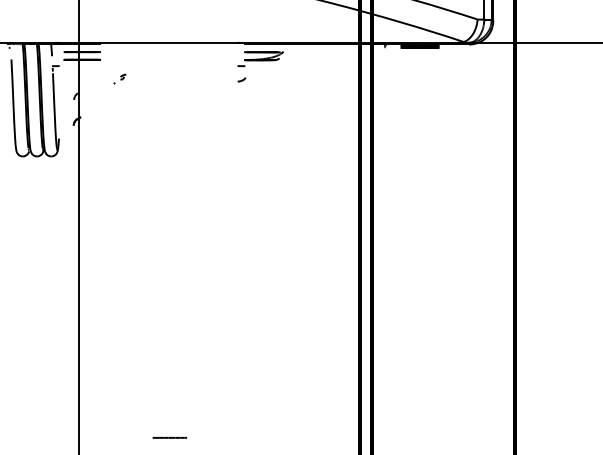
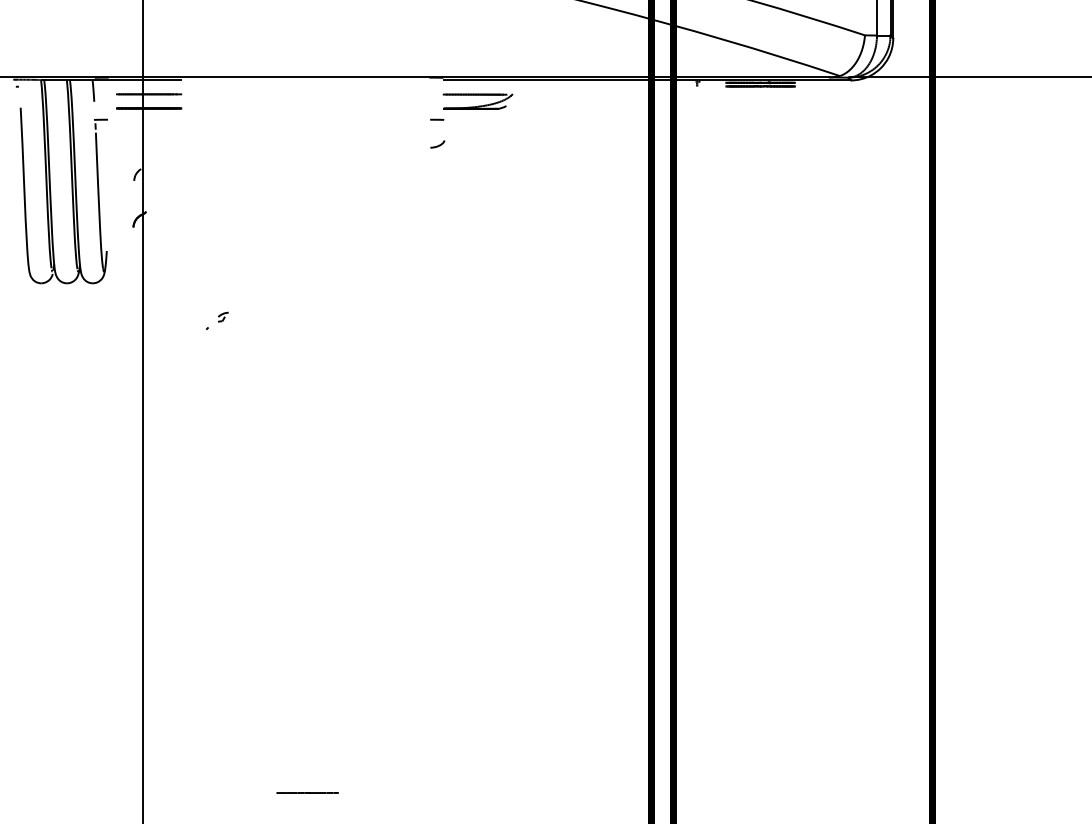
part: (119, 78) -> (216, 319), moved

